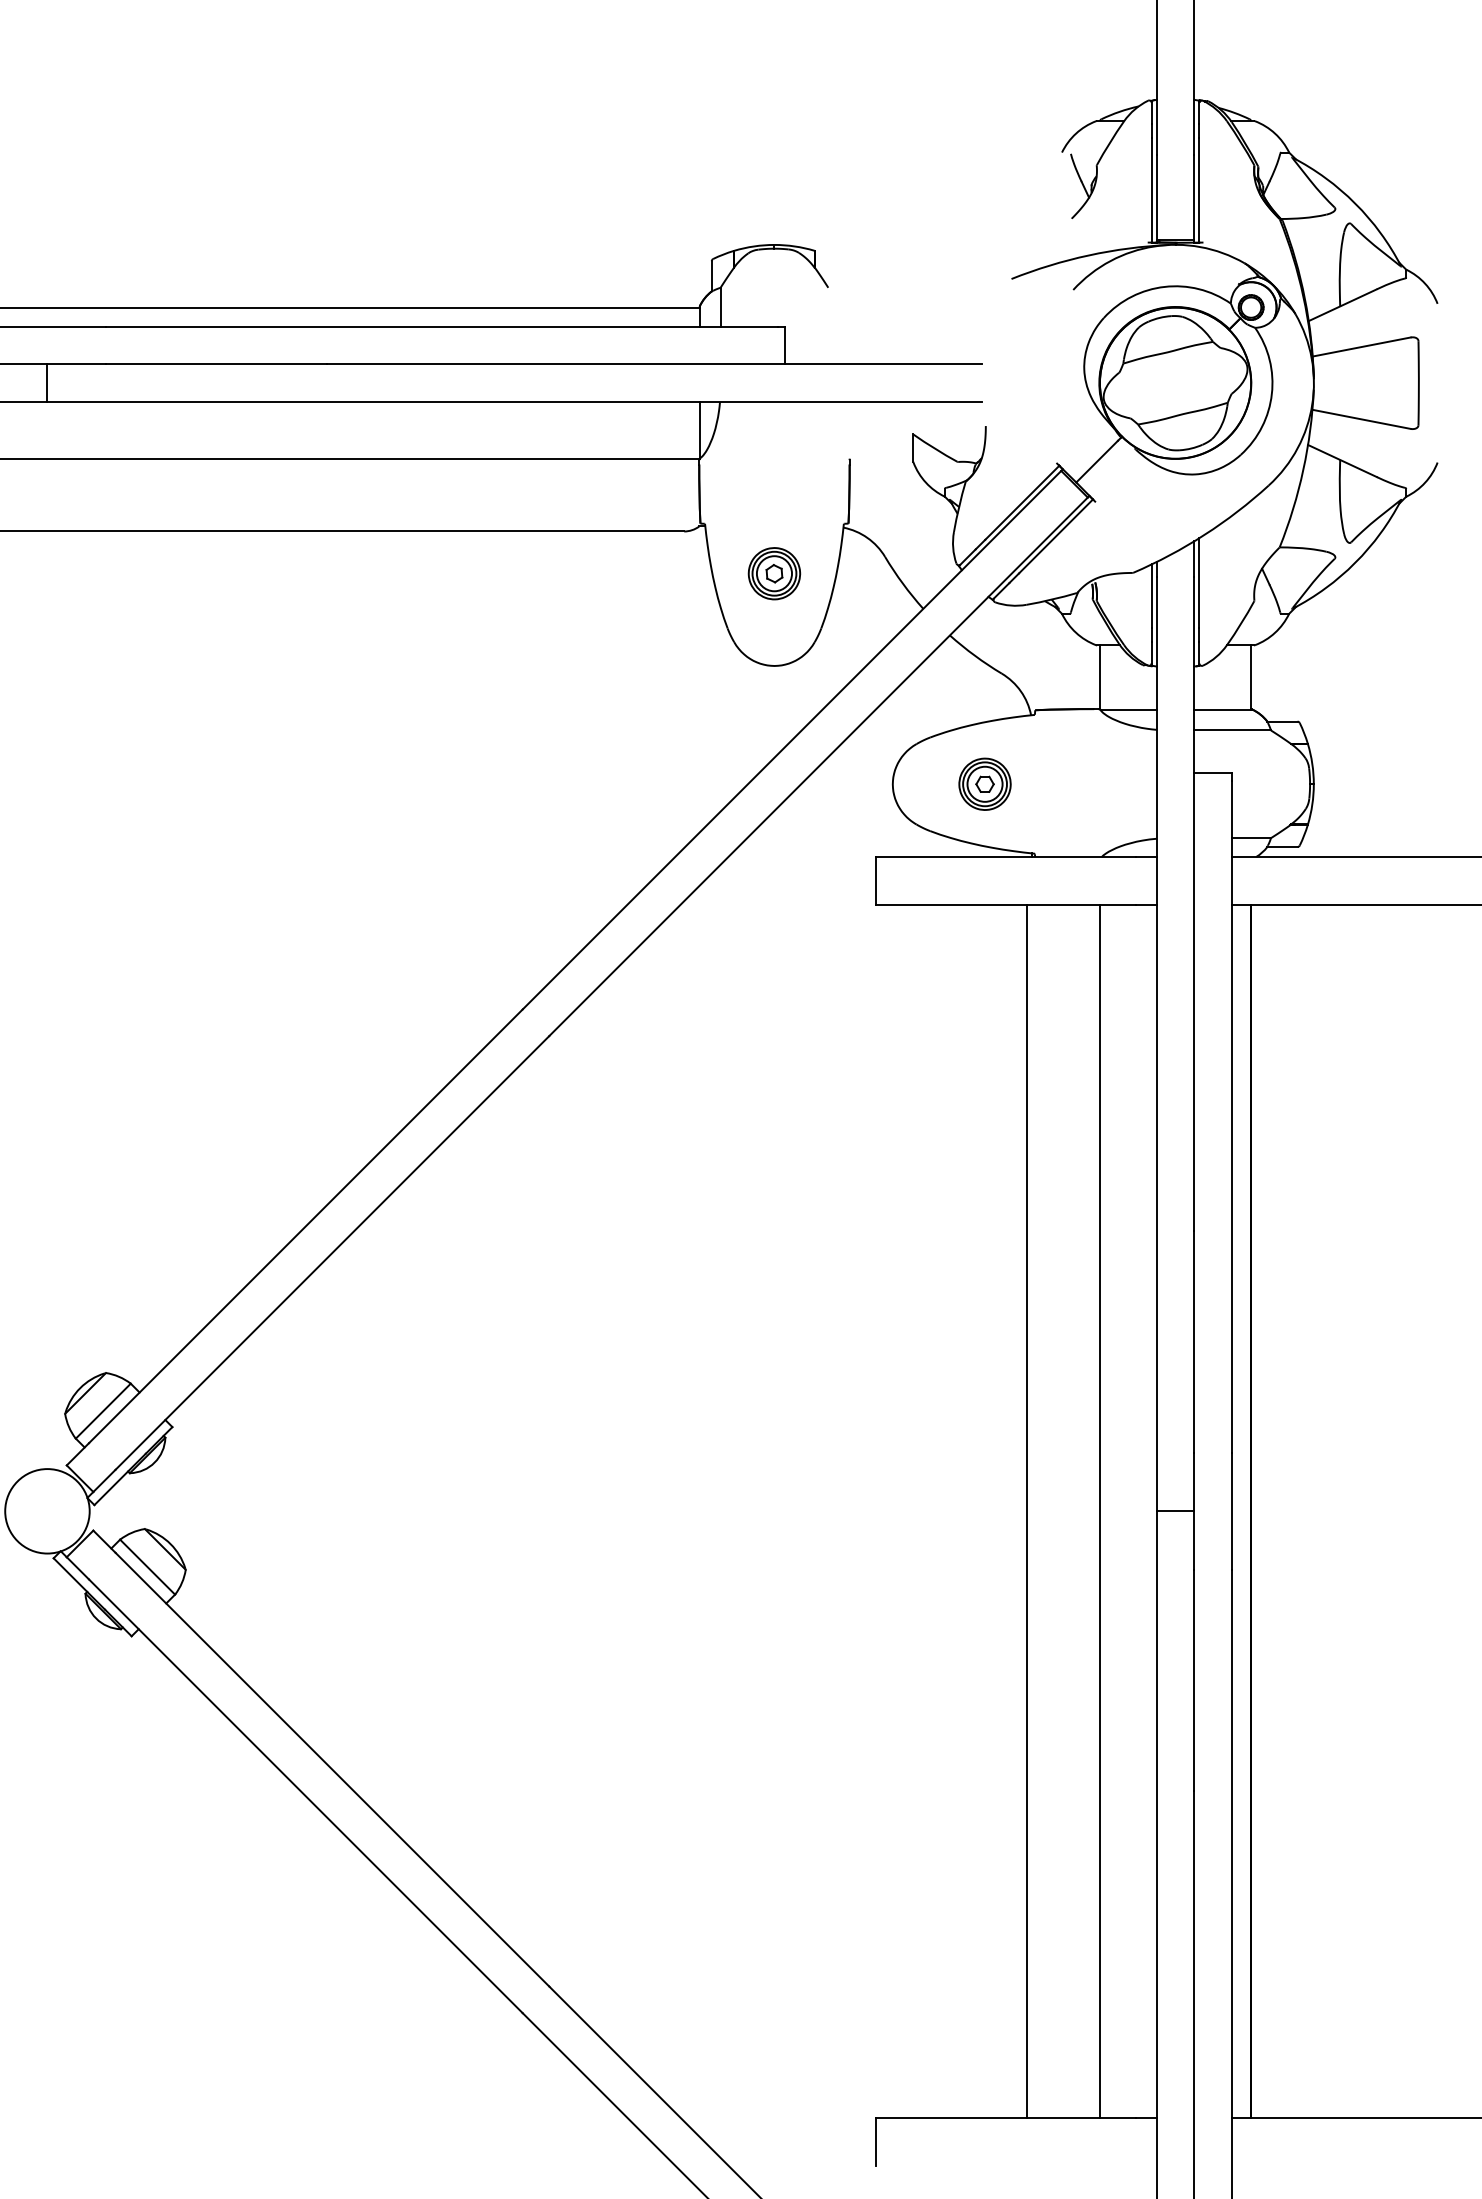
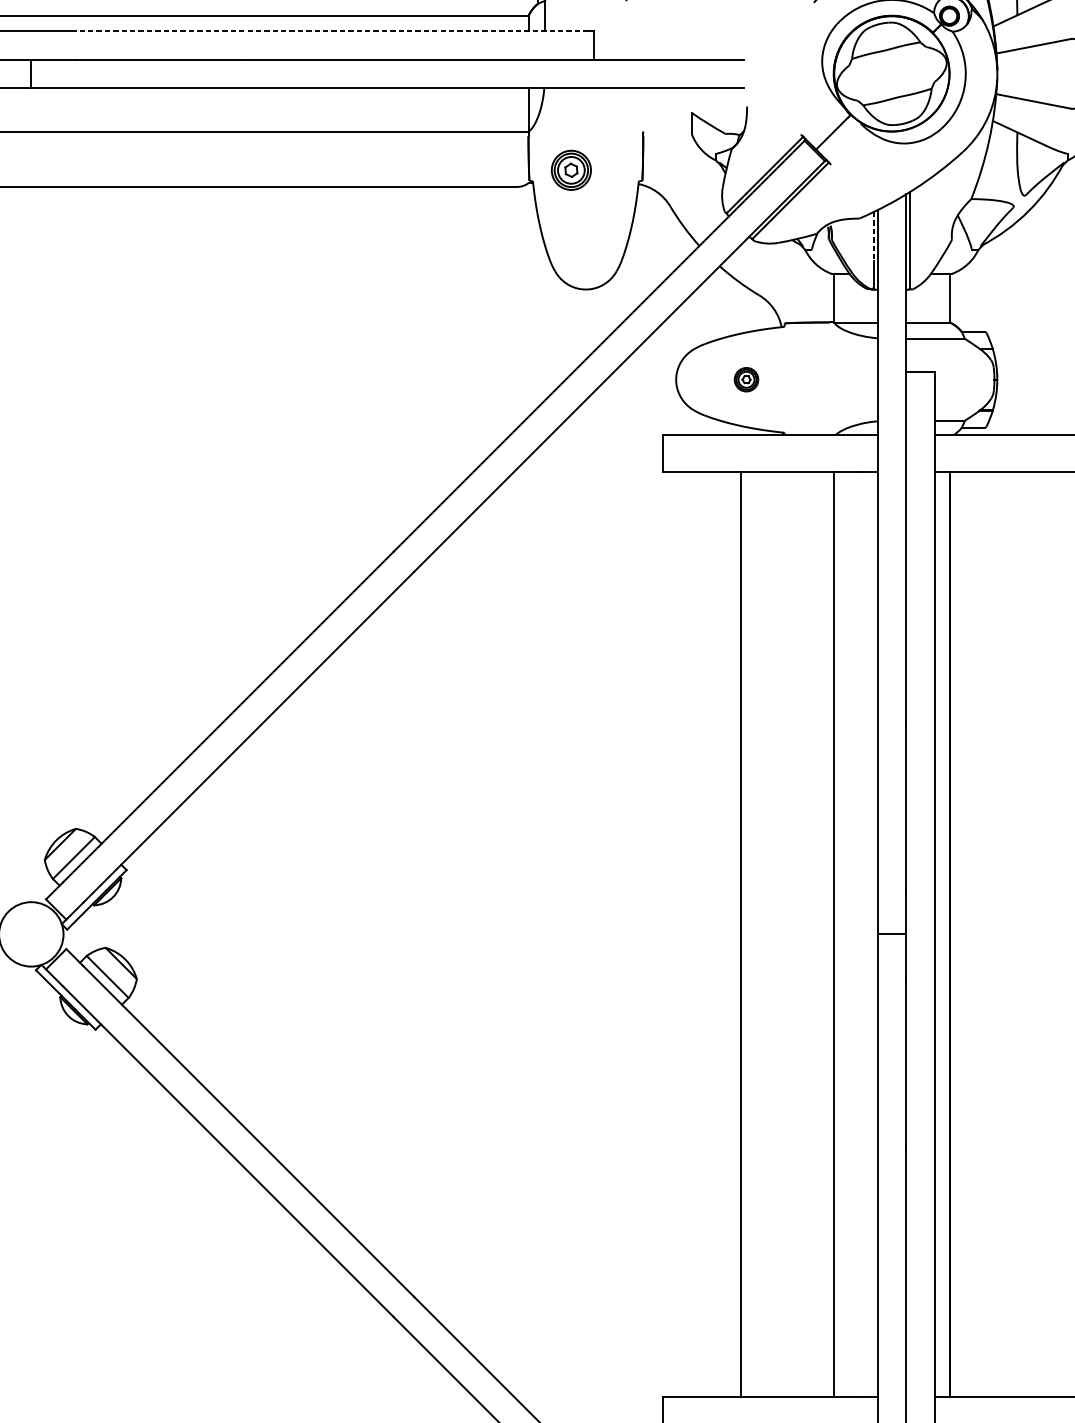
line: (441, 326) -> (331, 30), solid -> dashed
part: (774, 573) -> (571, 170), moved
line: (1151, 596) -> (873, 236), solid -> dashed
part: (984, 783) -> (746, 379), size x0.6
line: (1027, 1510) -> (740, 933), moved

